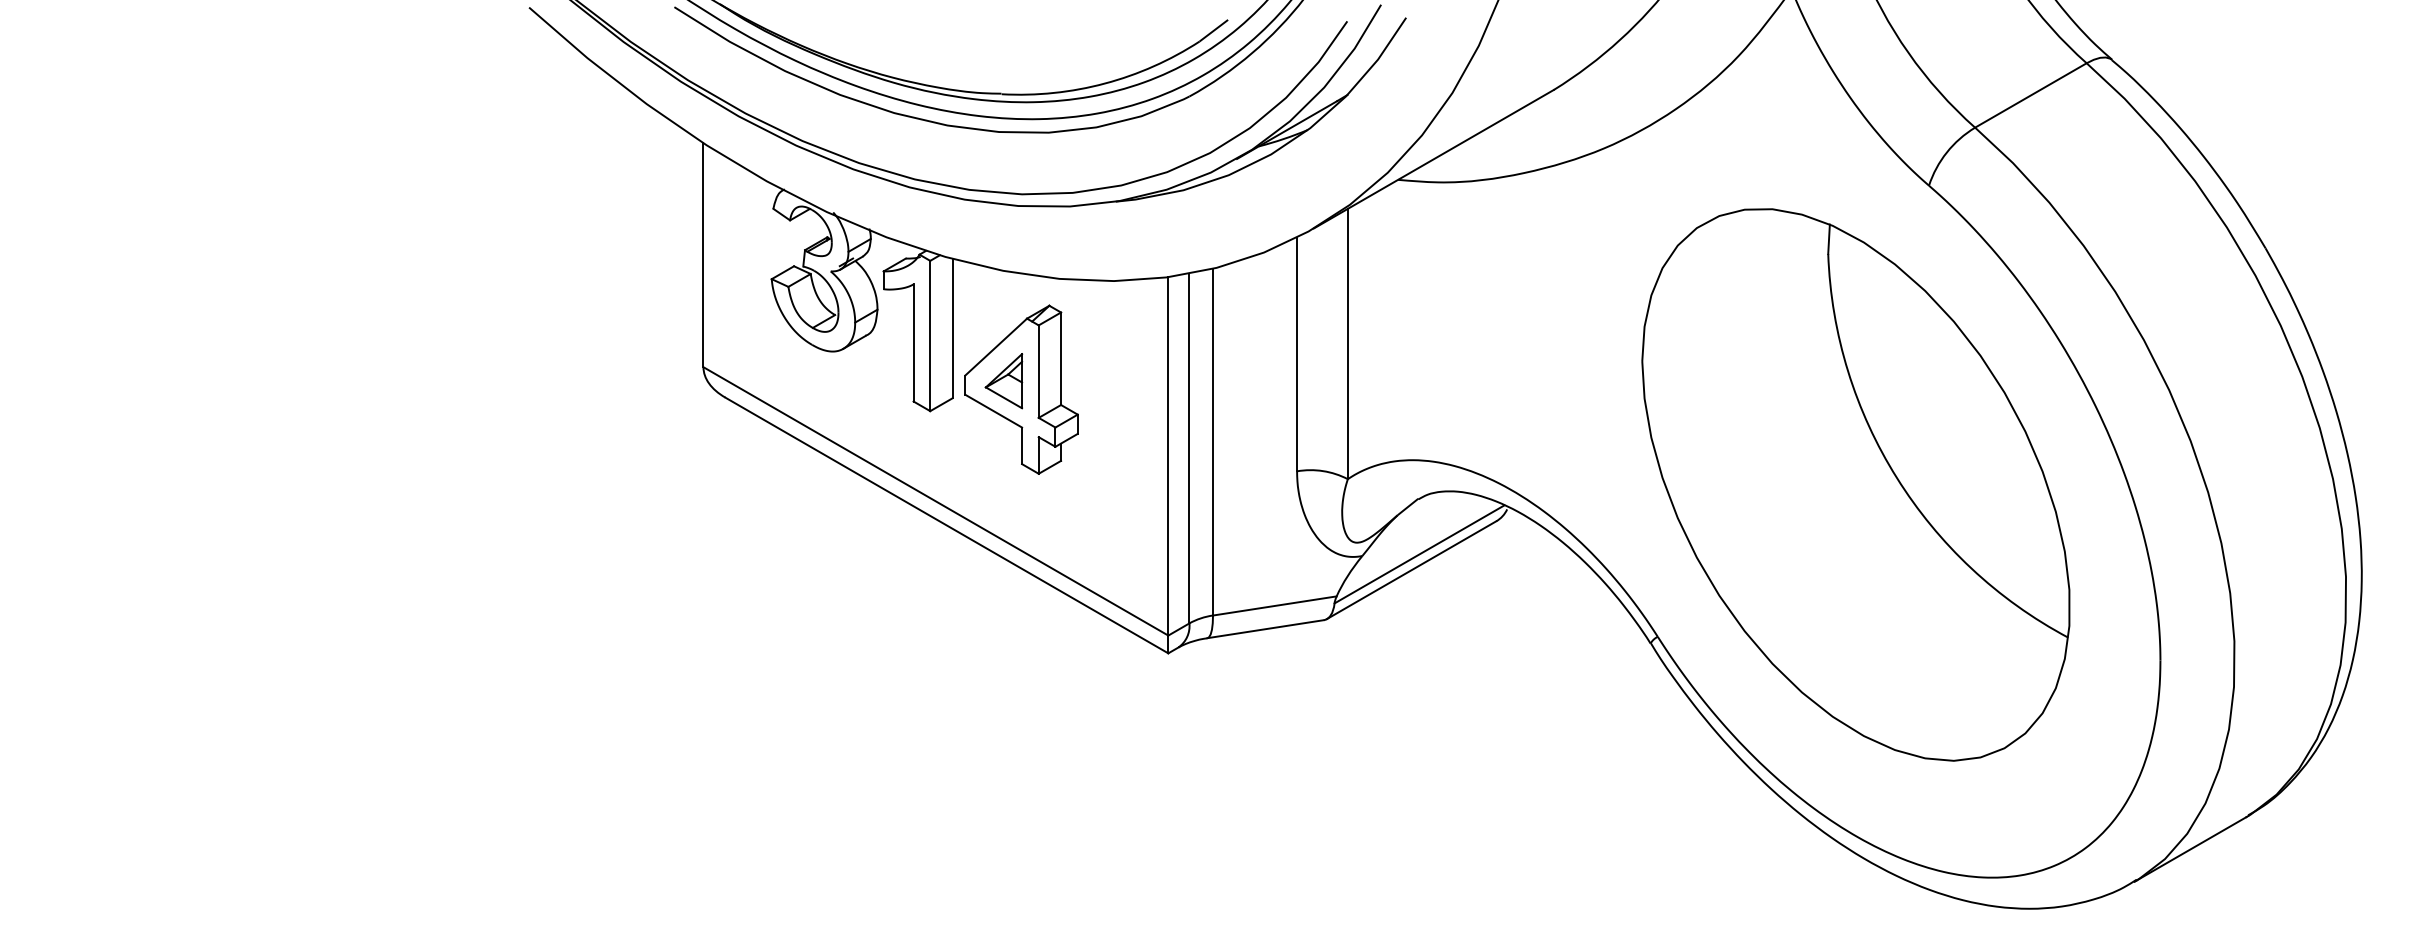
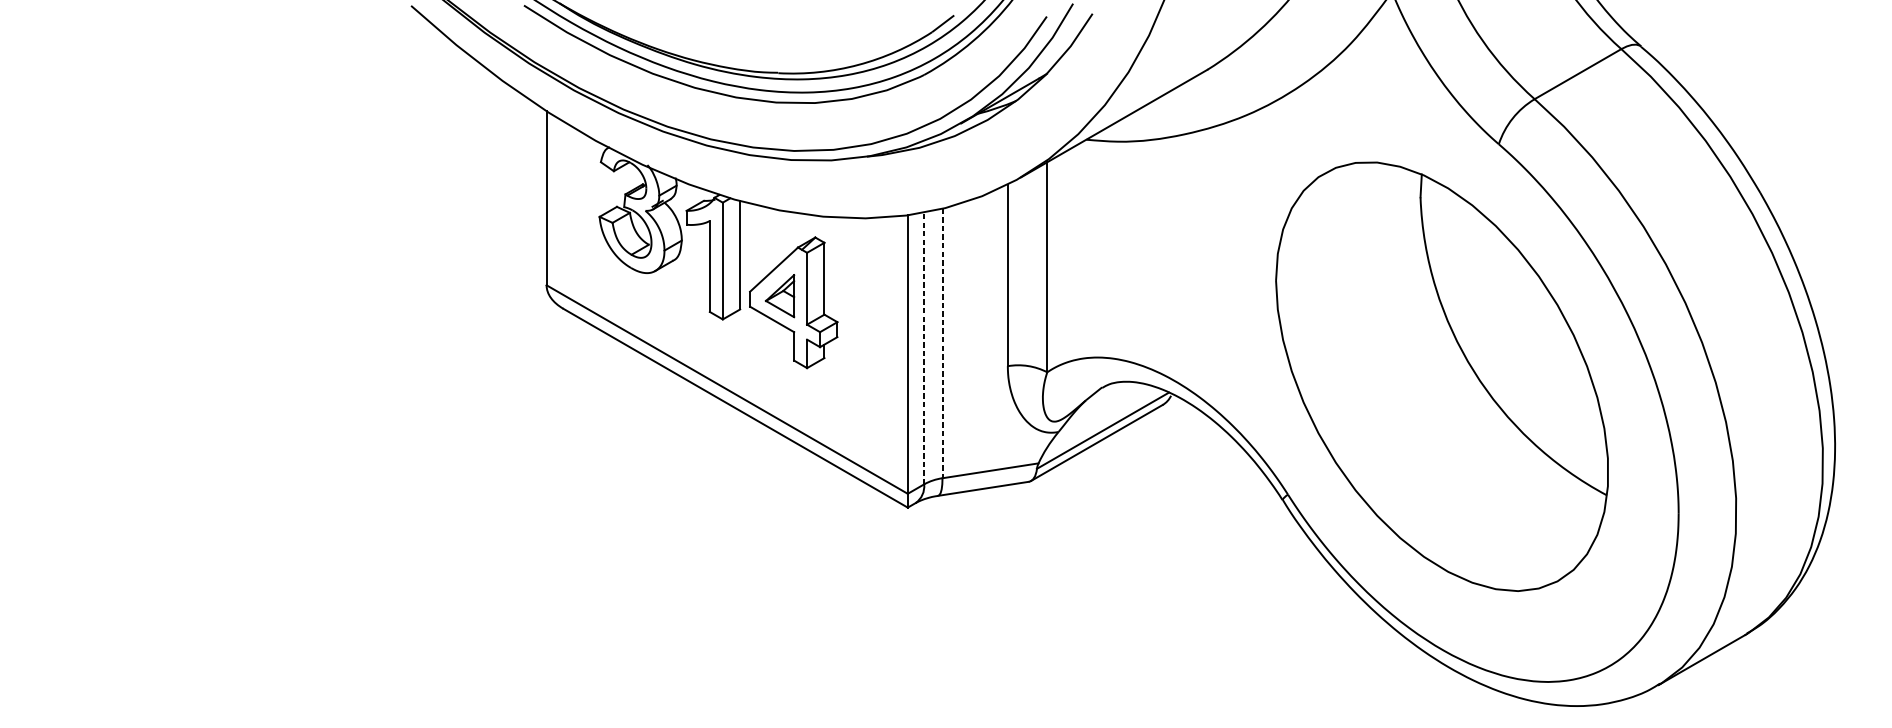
line: (1213, 442) -> (942, 343), solid -> dashed
line: (1189, 448) -> (924, 348), solid -> dashed

